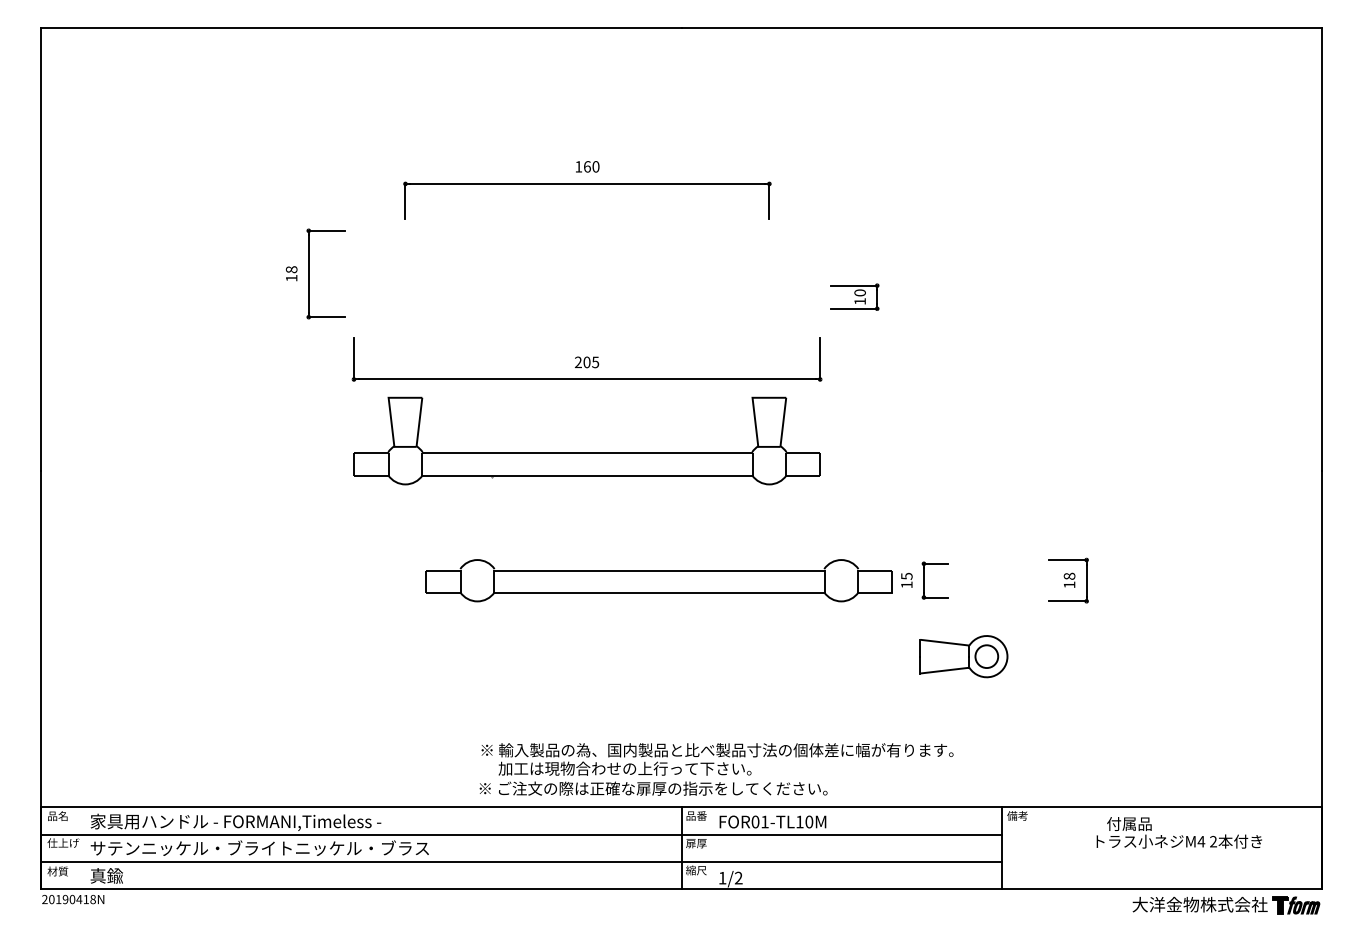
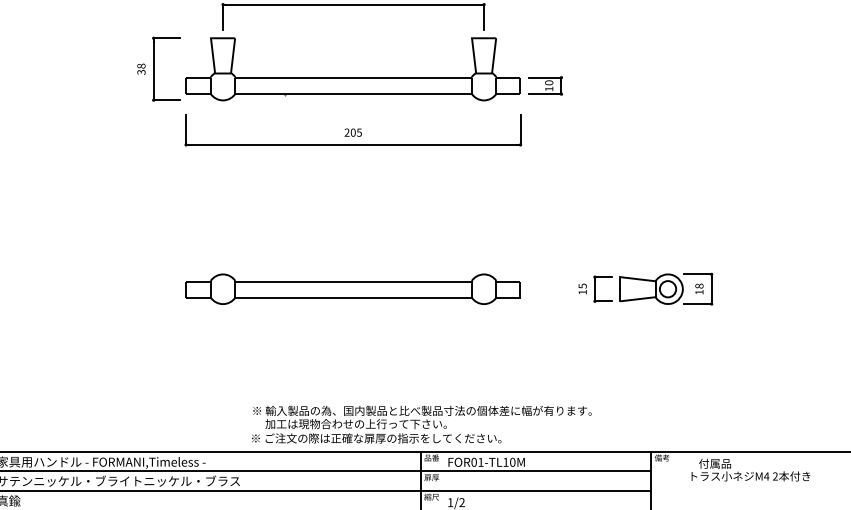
text: (291, 277) -> (141, 71), 18 -> 38
part: (586, 452) -> (352, 77), moved
part: (658, 580) -> (352, 289), moved
part: (963, 656) -> (651, 289), moved
text: (716, 769) -> (421, 424), moved
text: (1178, 832) -> (750, 469), moved

